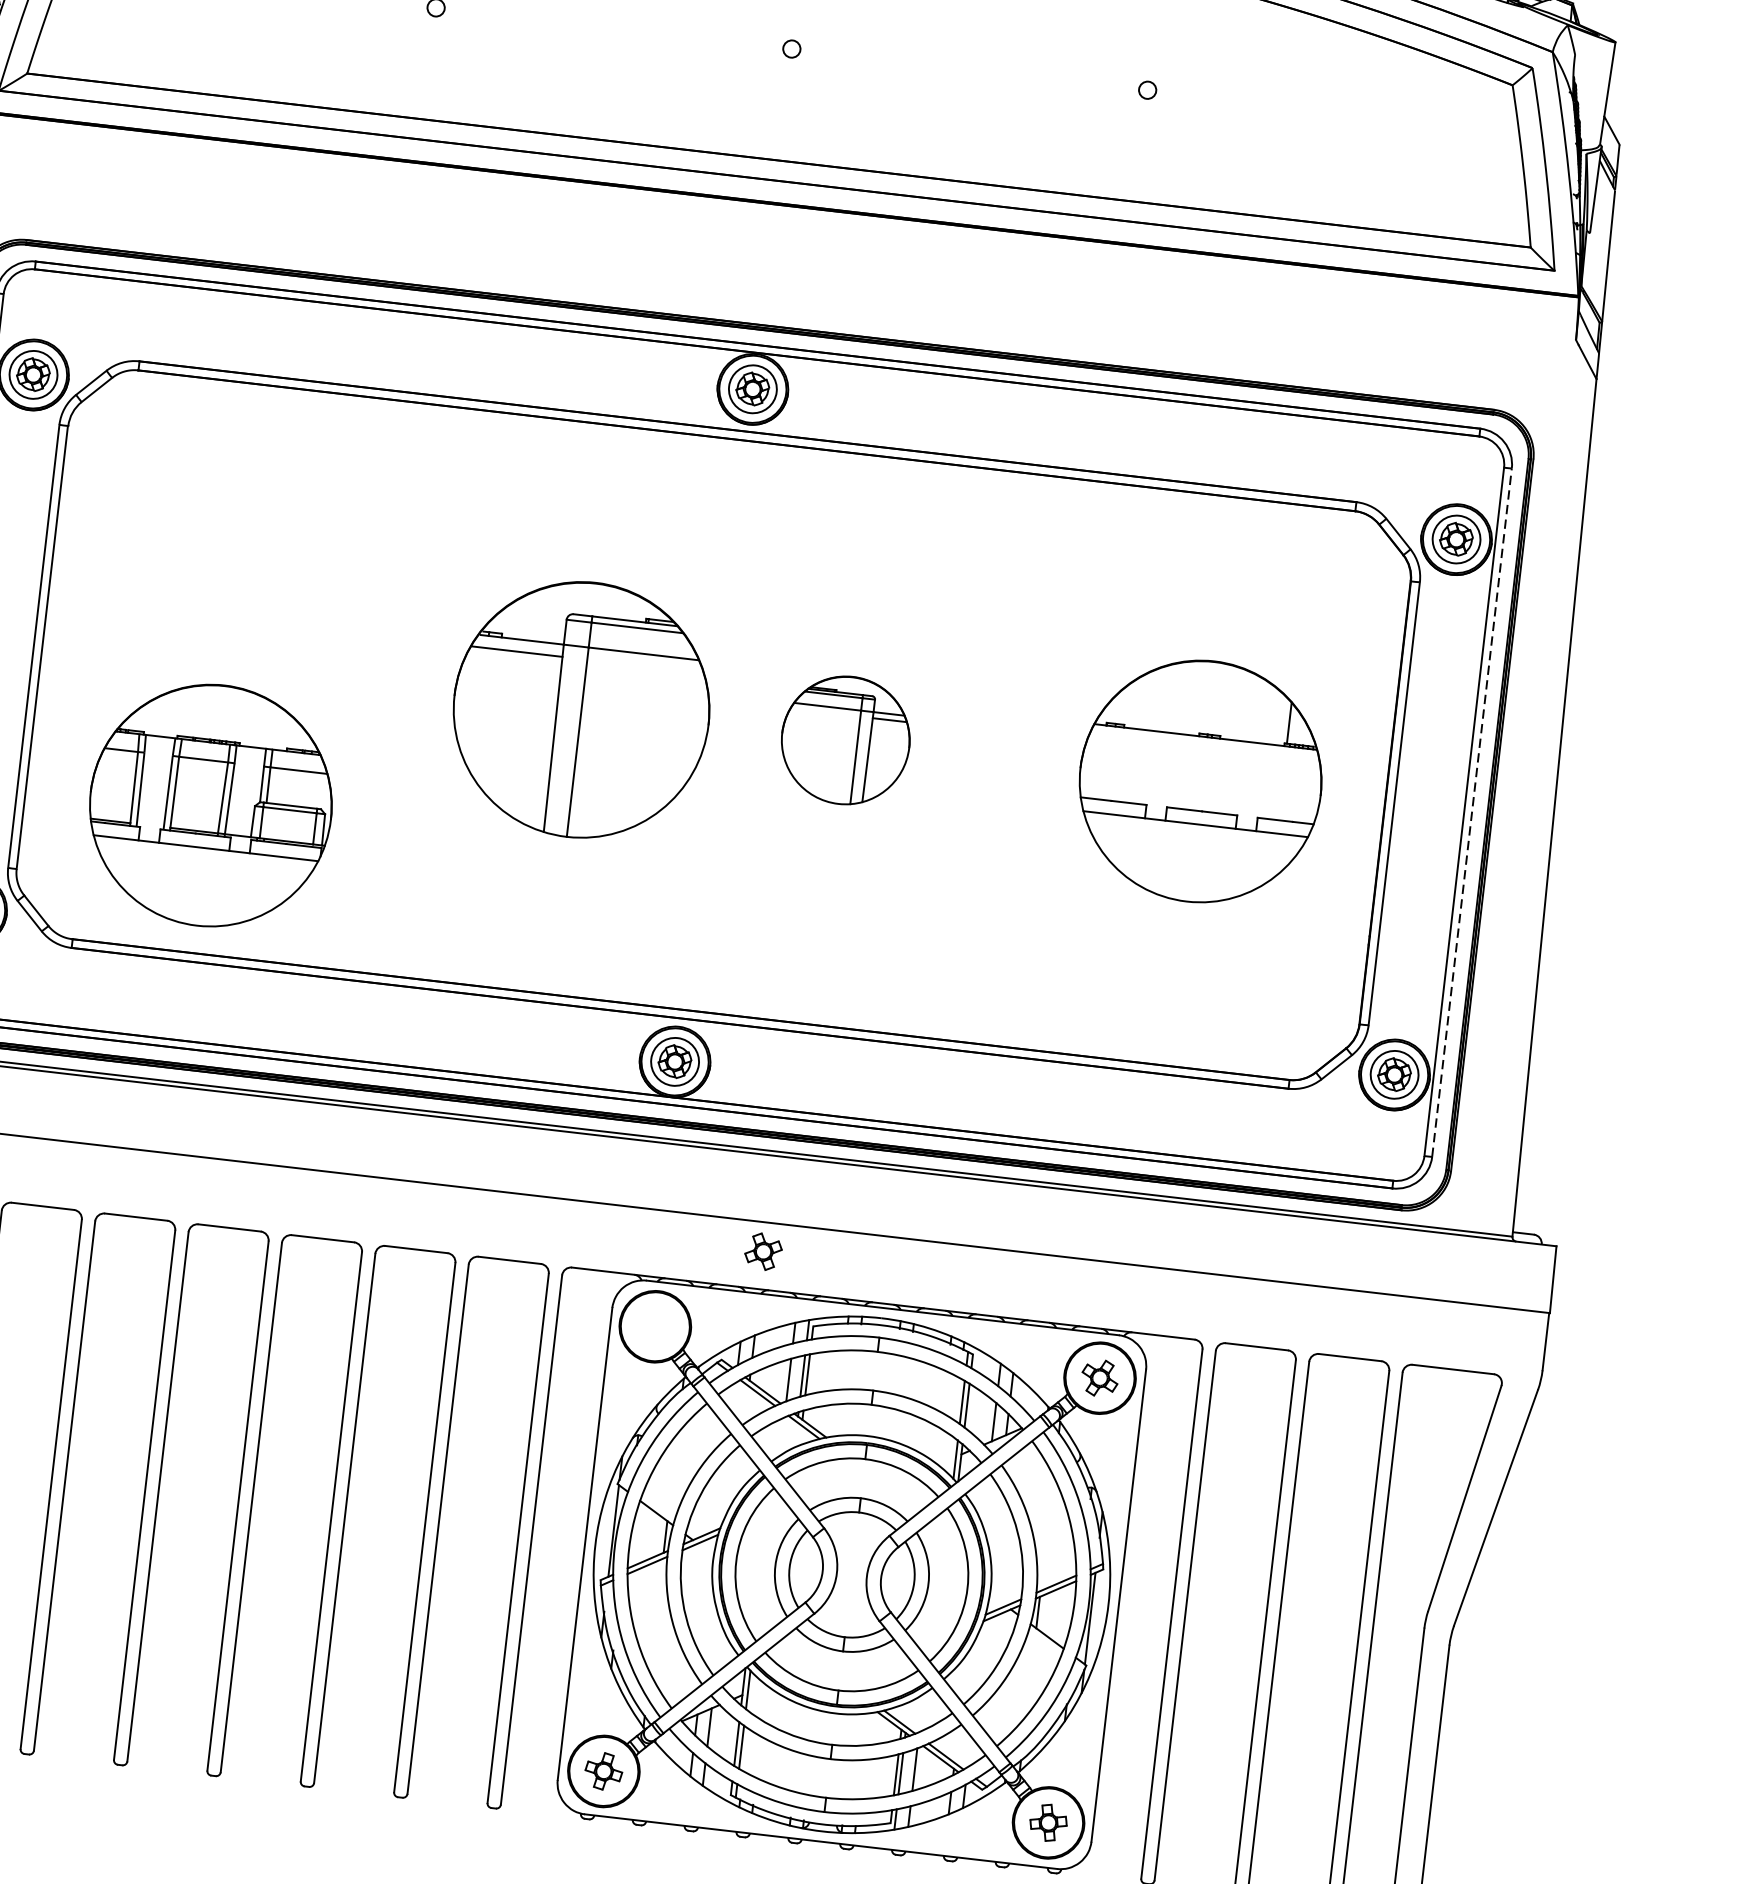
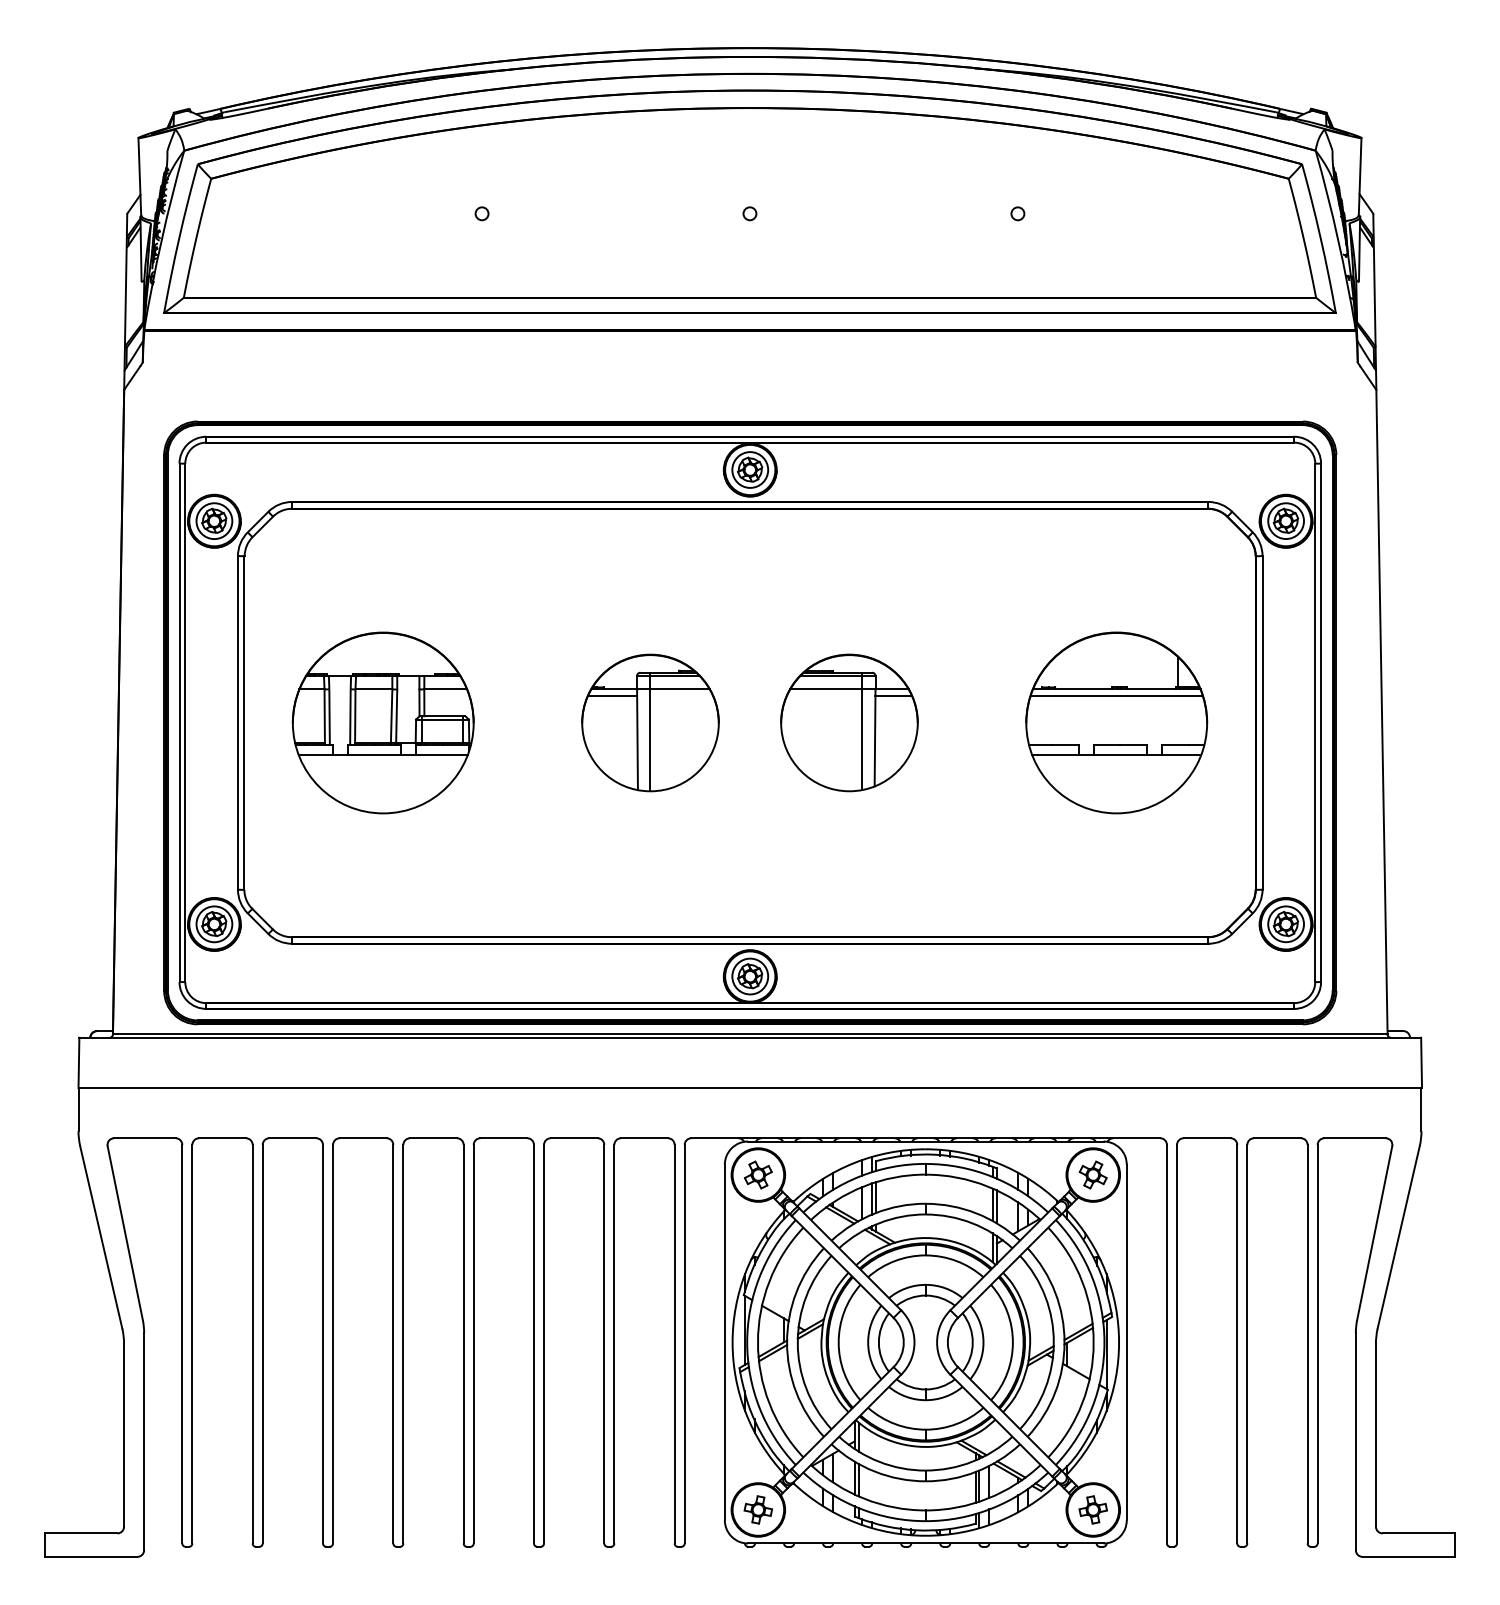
part: (581, 709) -> (650, 722), size x0.71
part: (845, 739) -> (849, 722), size x1.43
line: (1204, 746) -> (1116, 696), added
part: (209, 804) -> (382, 722), moved
line: (1472, 812) -> (1321, 722), dashed -> solid
part: (762, 1250) -> (757, 1174), moved

